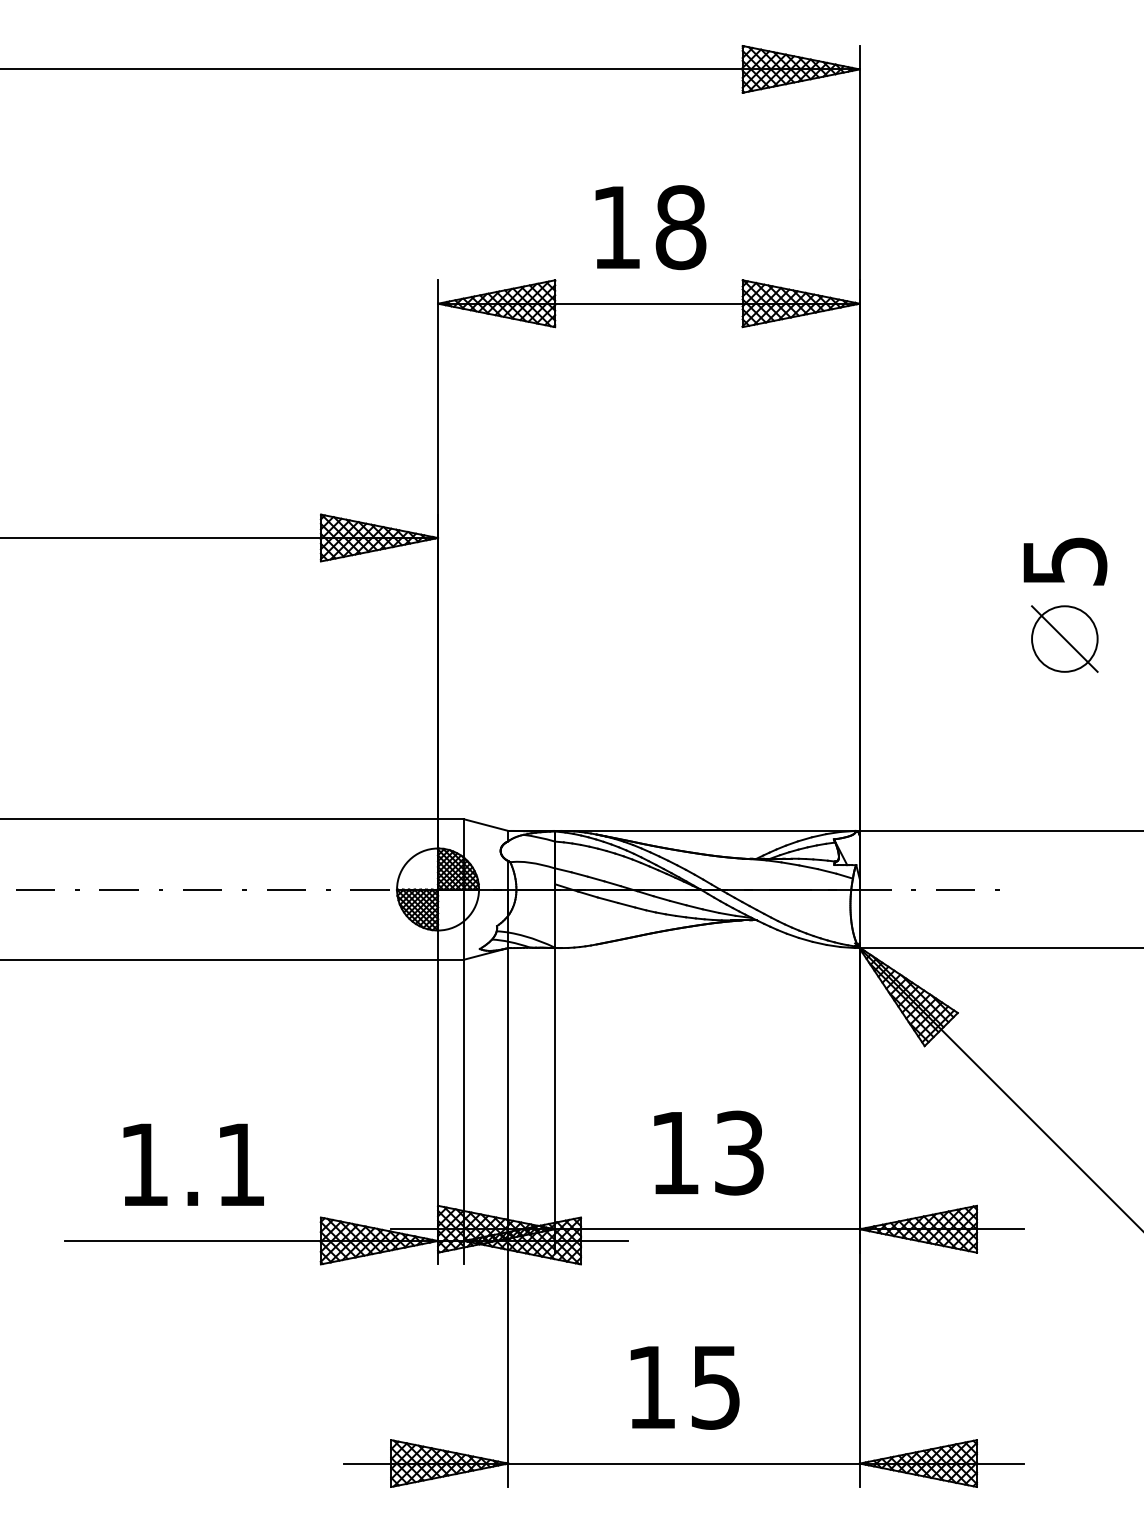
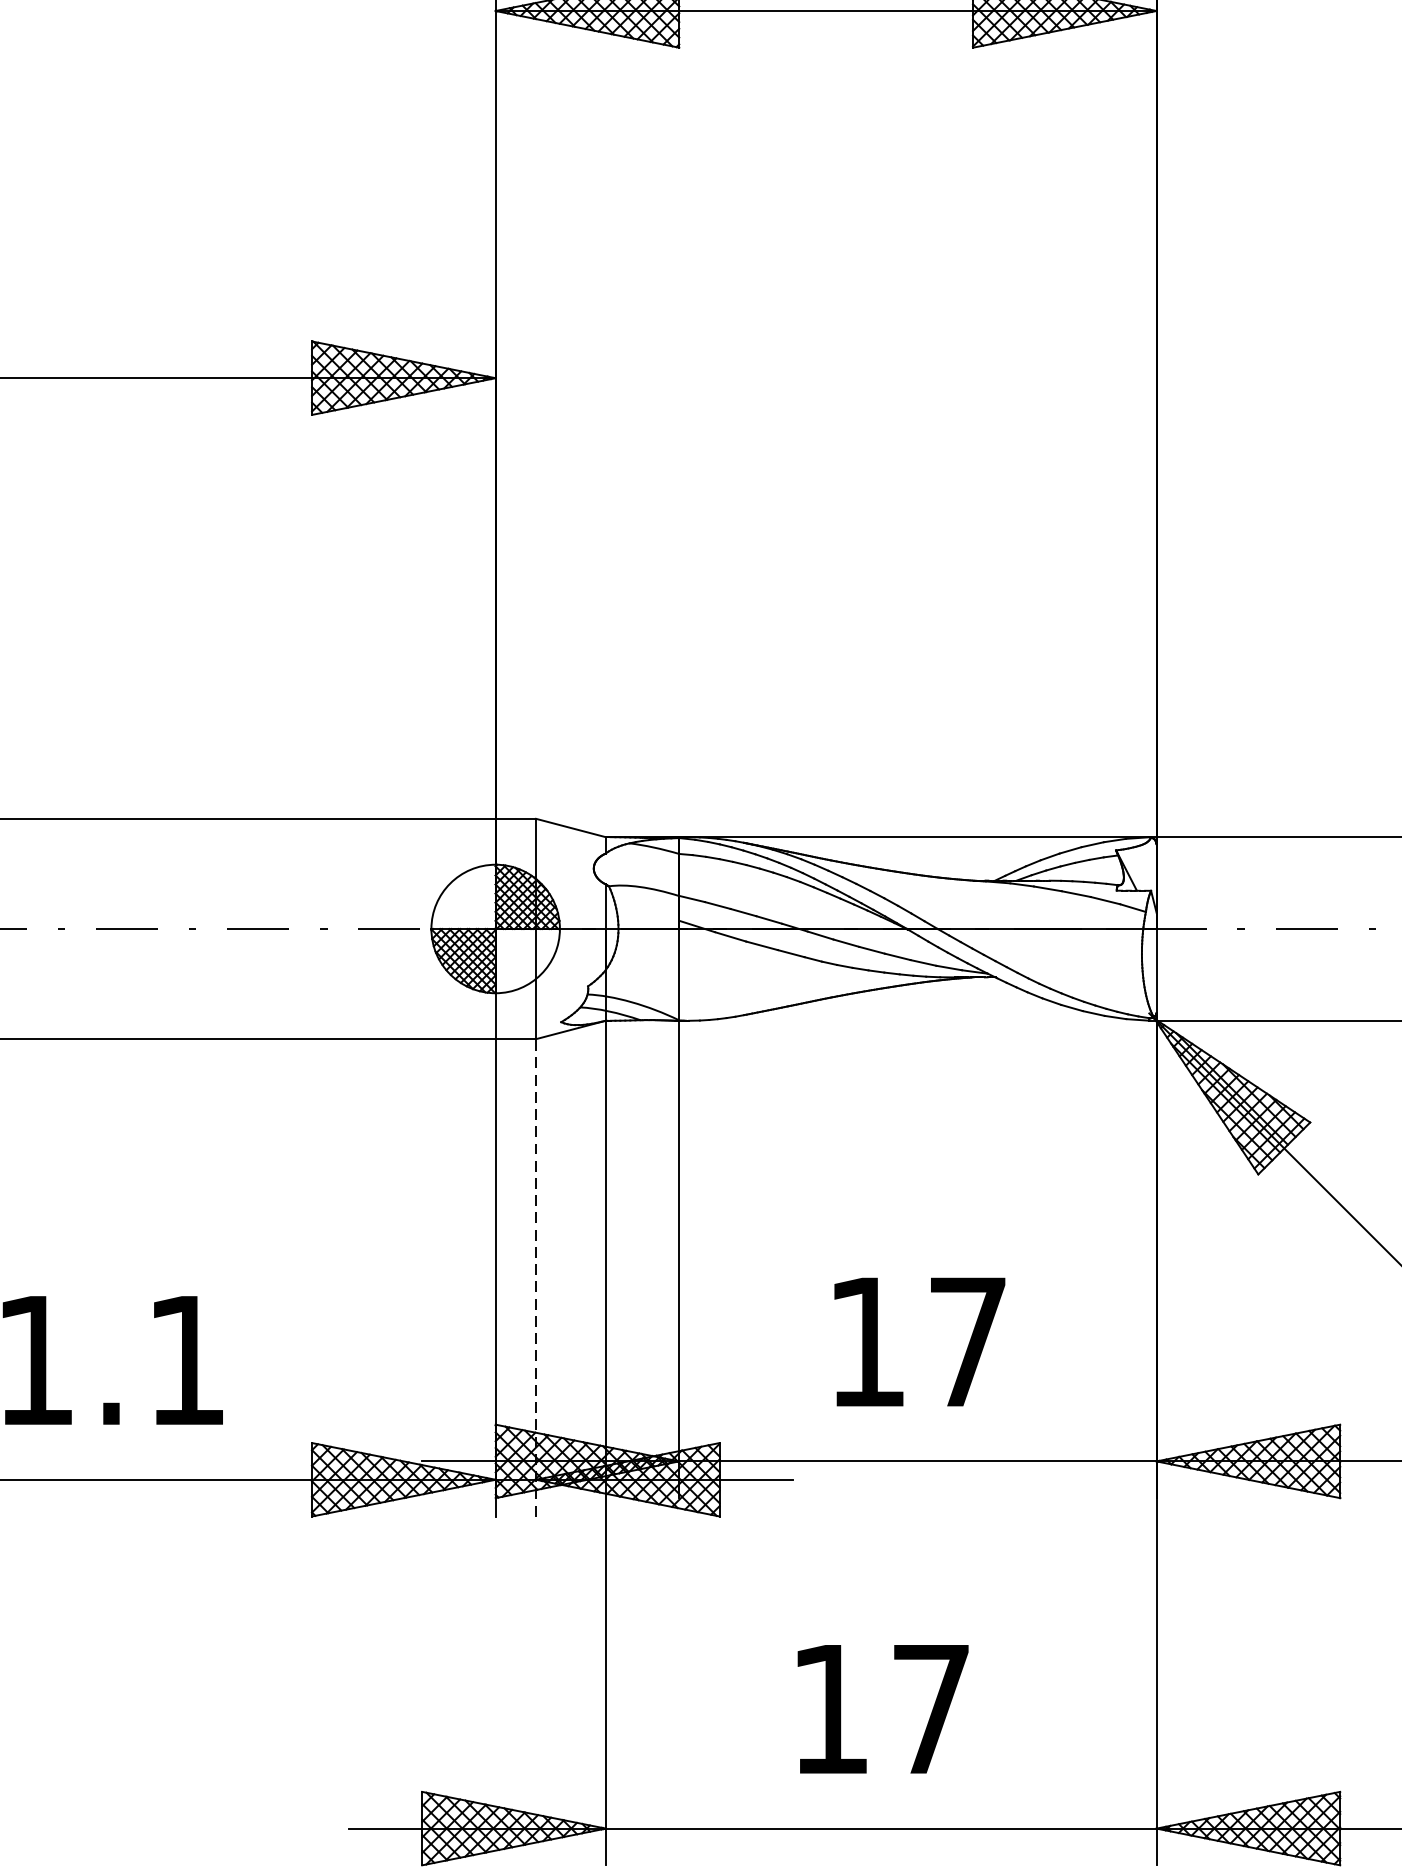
line: (463, 1111) -> (535, 1276), solid -> dashed
text: (739, 1152) -> (968, 1341), 13 -> 17
text: (715, 1387) -> (930, 1709), 15 -> 17

